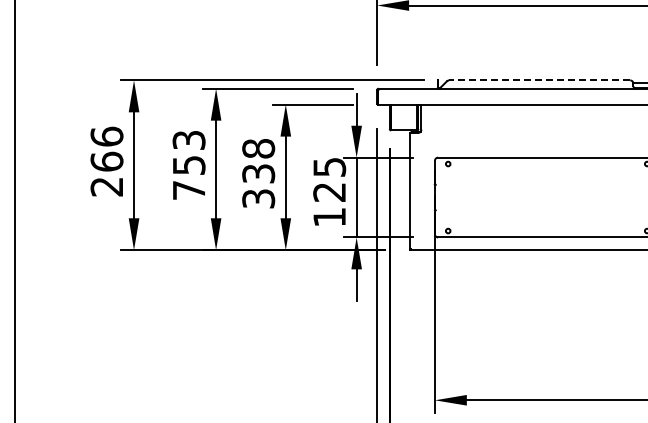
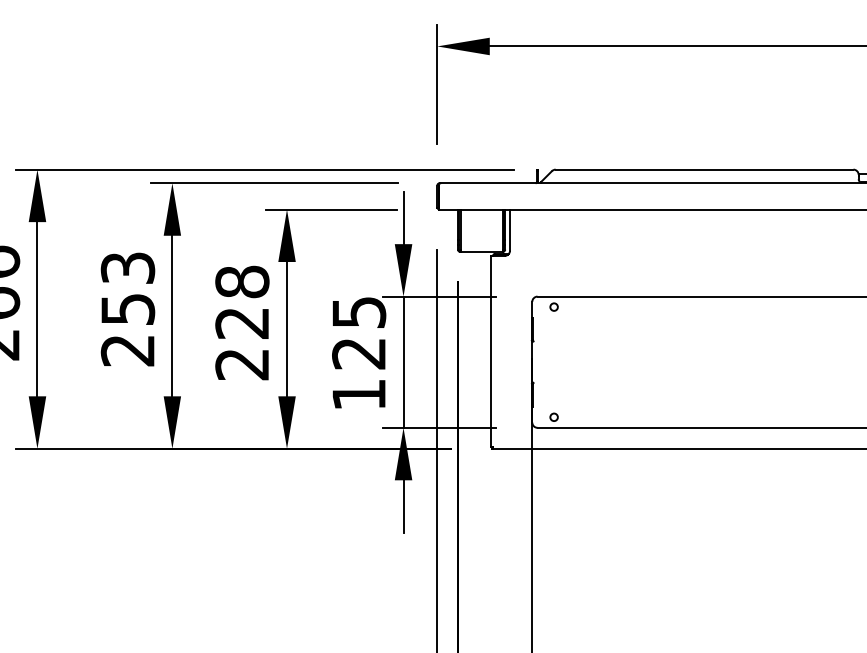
line: (539, 80) -> (704, 169), dashed -> solid
text: (258, 186) -> (242, 344), 338 -> 228
text: (188, 190) -> (127, 350), 753 -> 253

